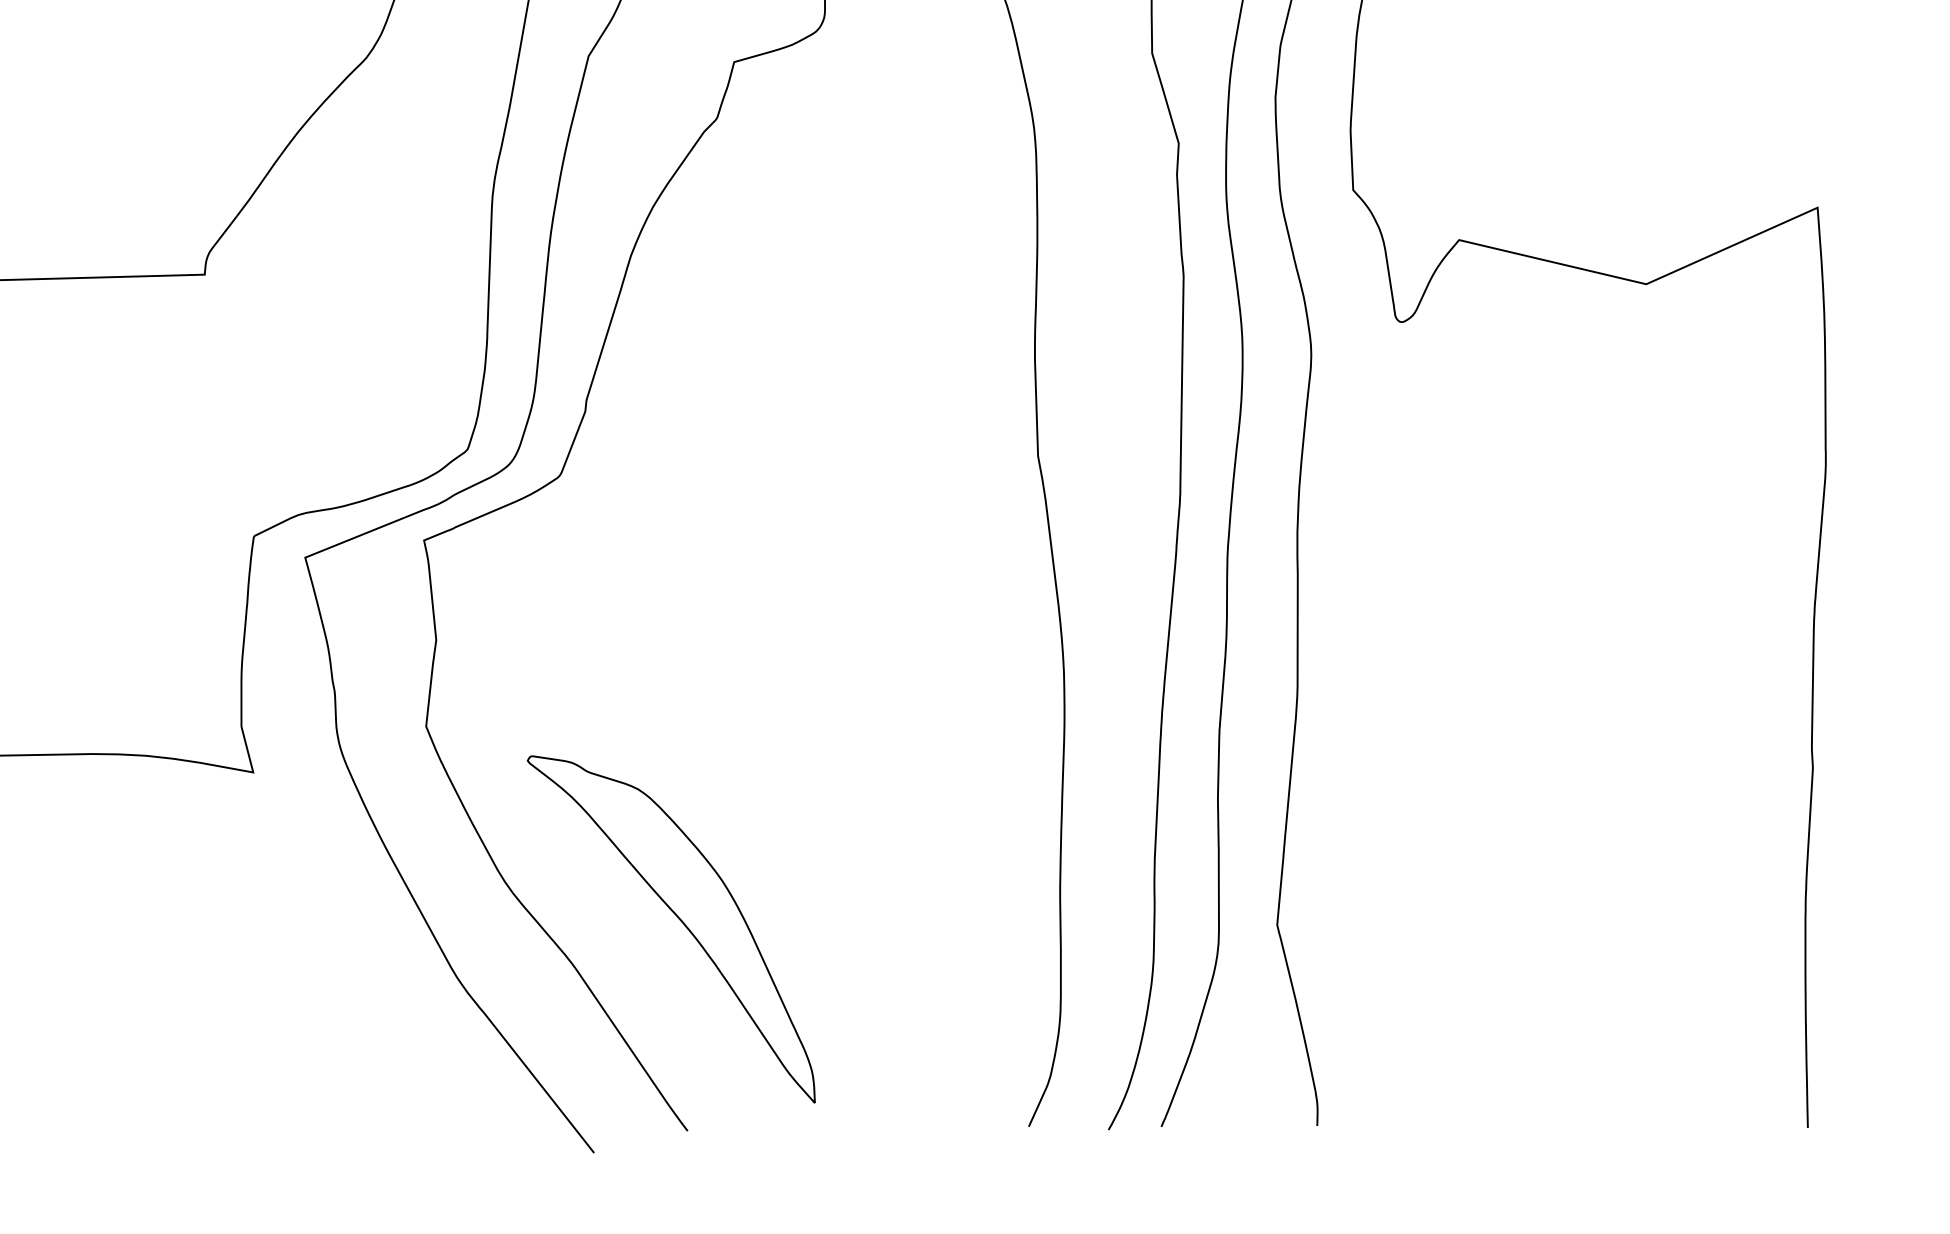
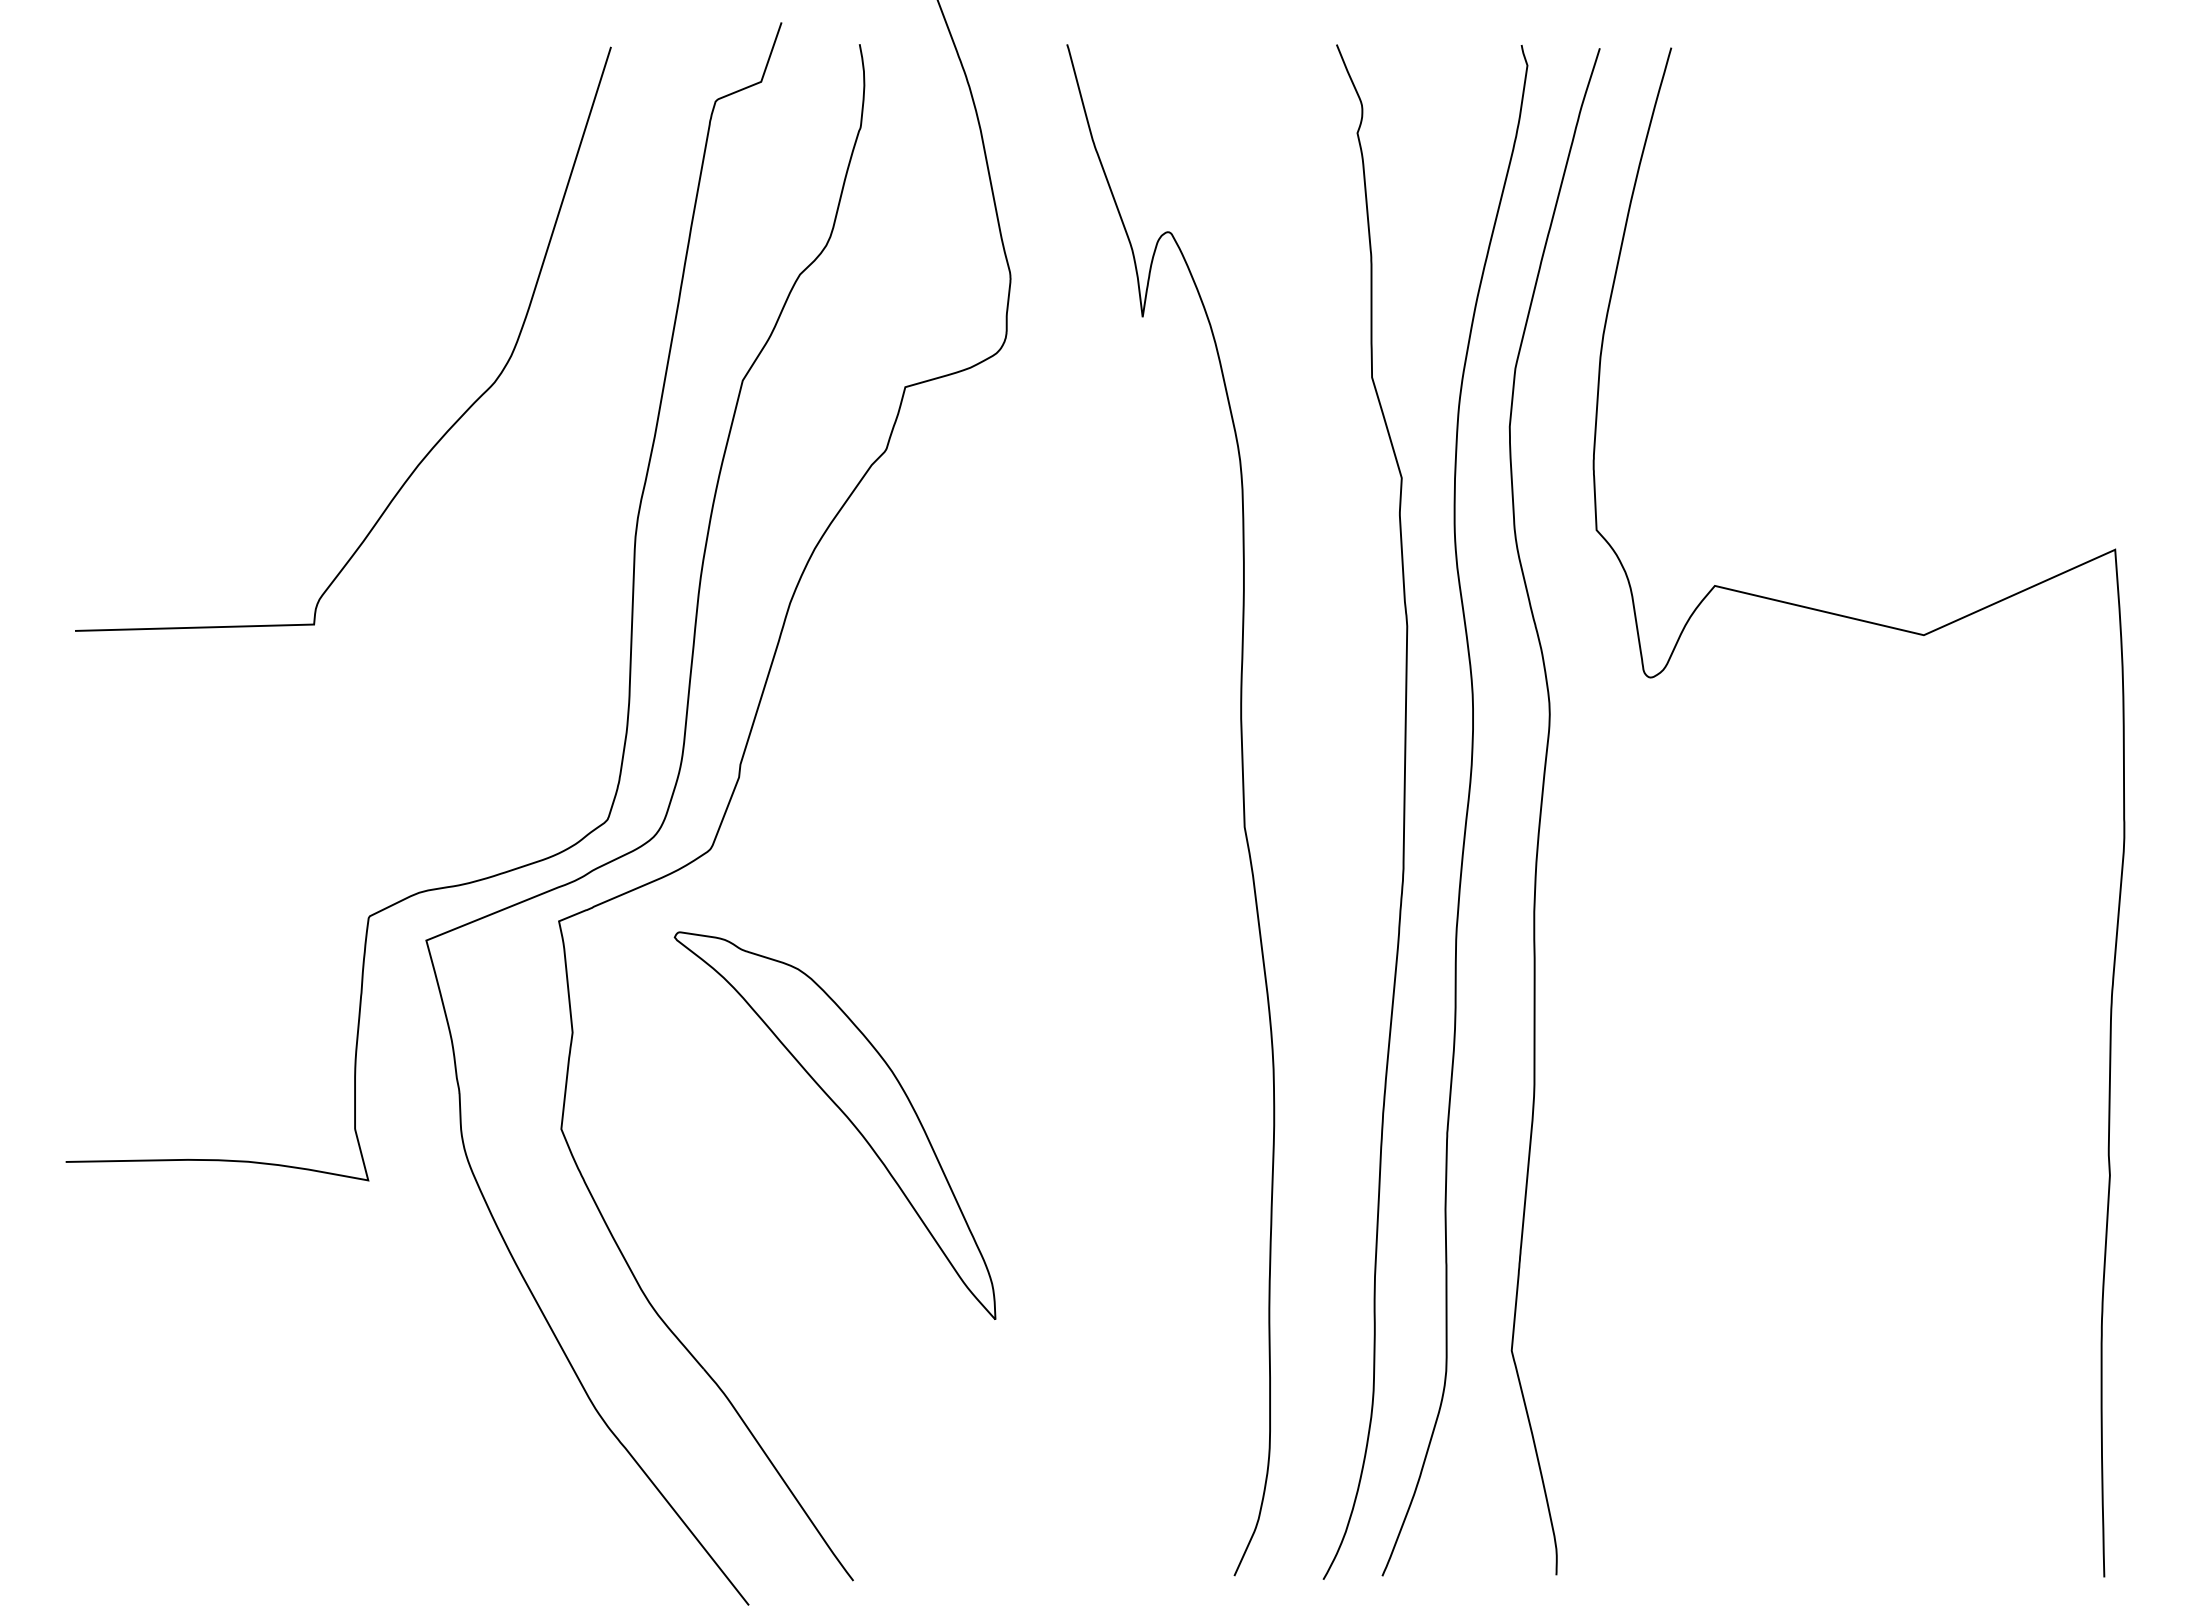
part: (679, 920) -> (844, 1115), moved

